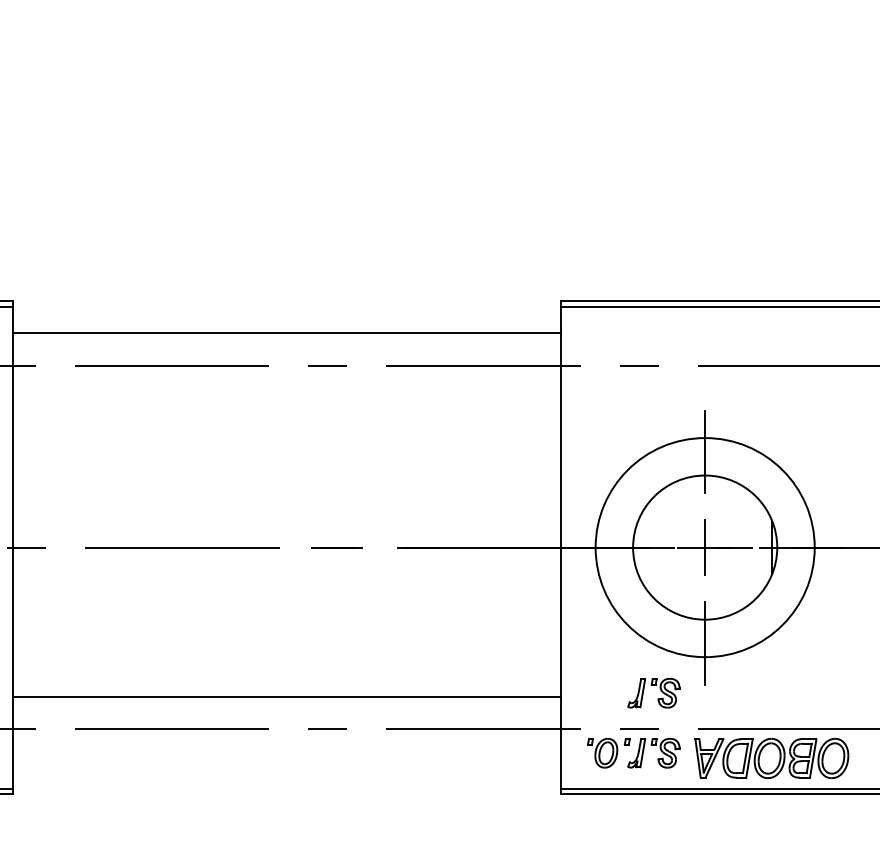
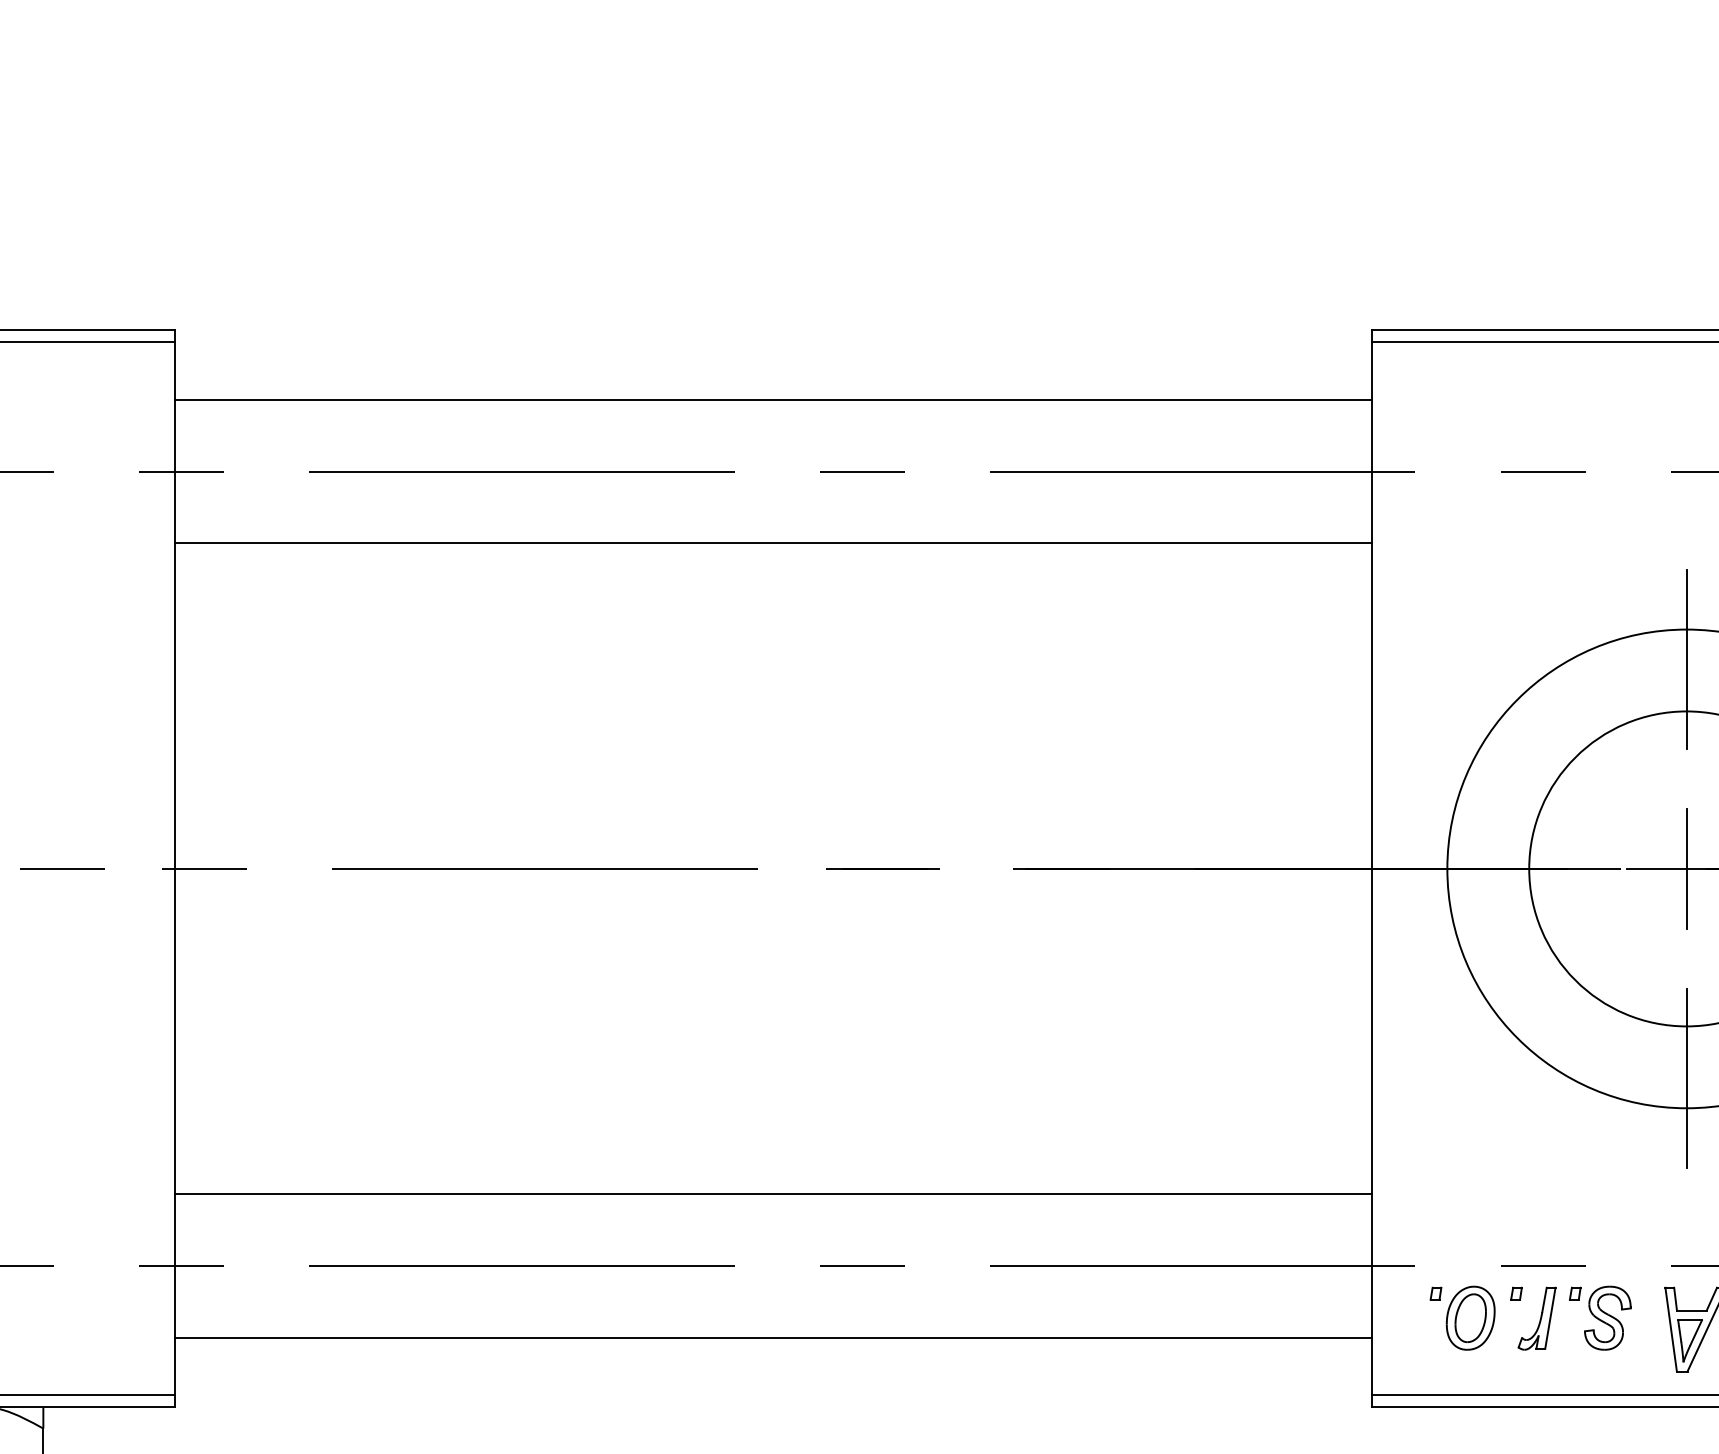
line: (287, 398) -> (774, 543), added
part: (653, 685) -> (1573, 1170), removed
line: (287, 762) -> (774, 1338), added

